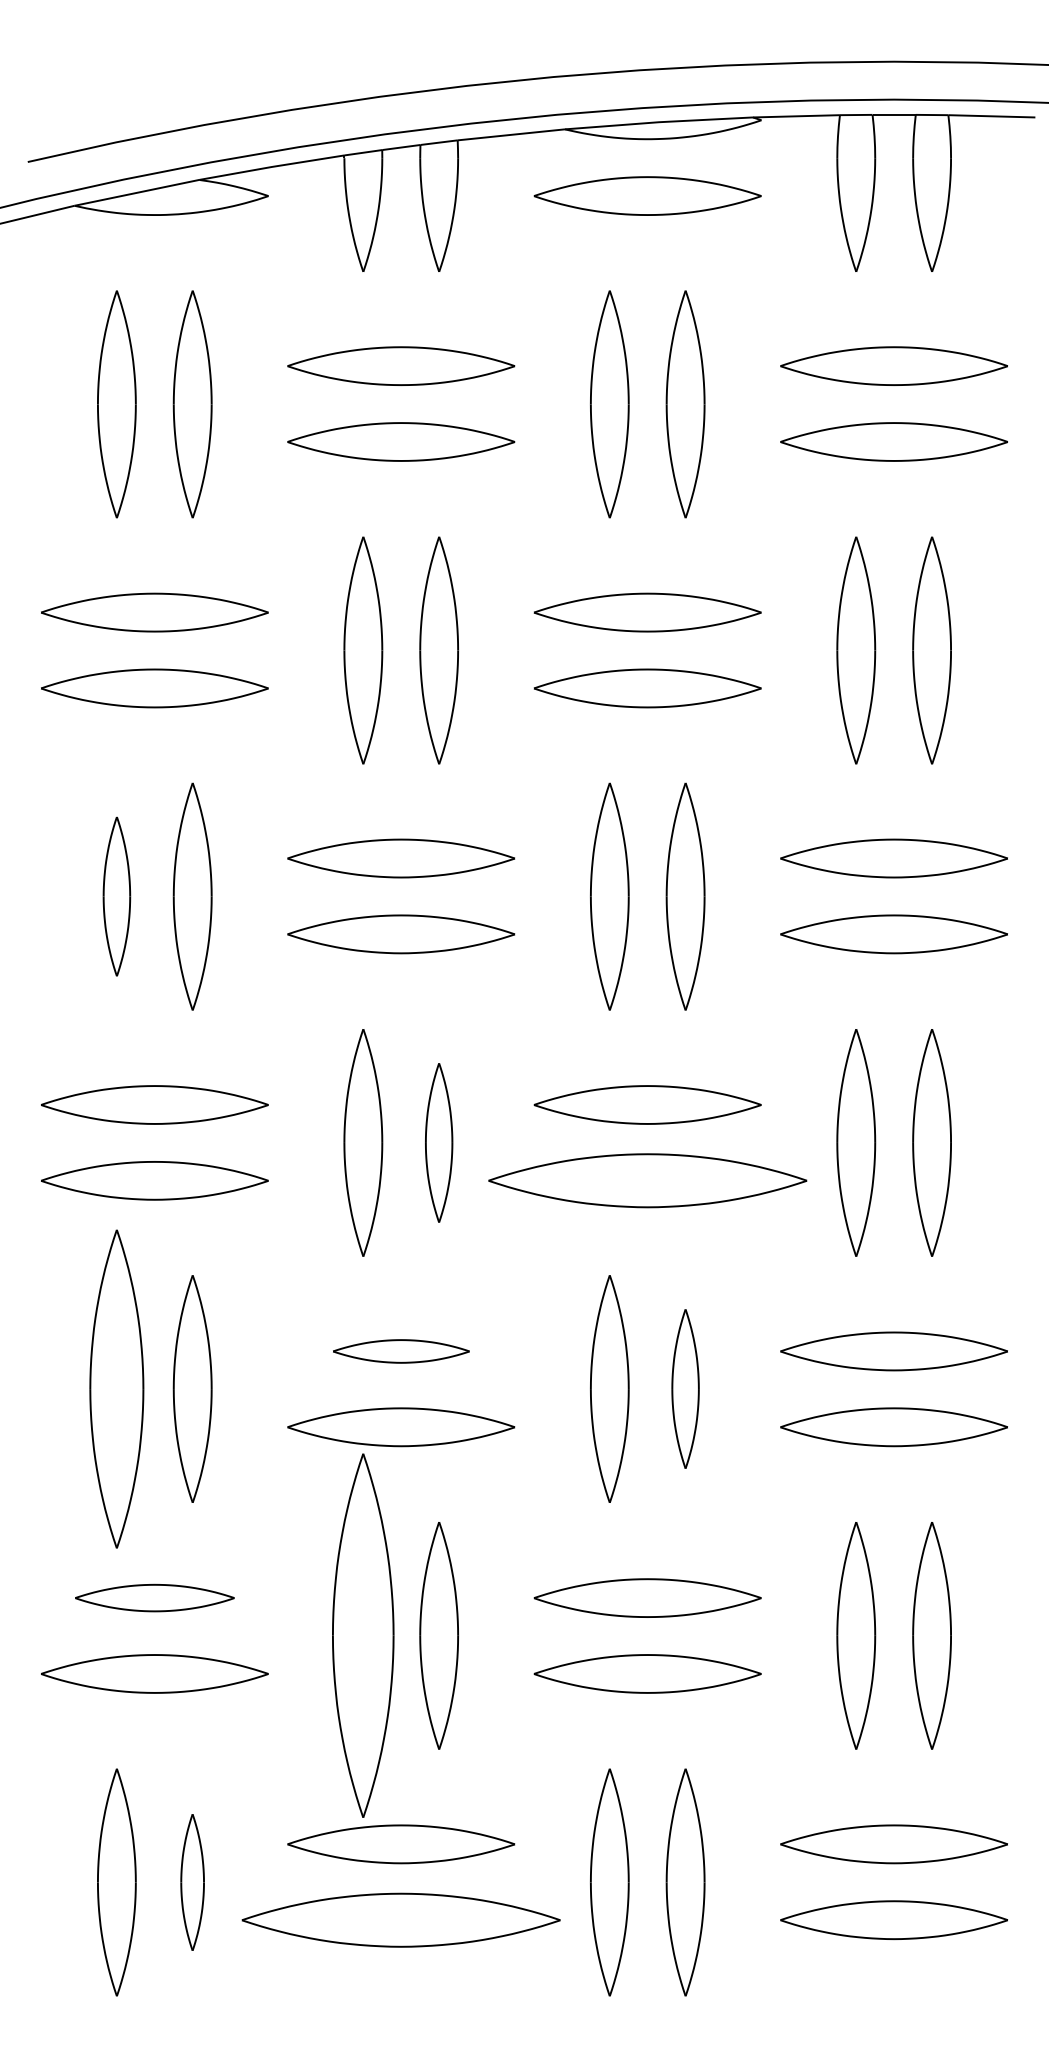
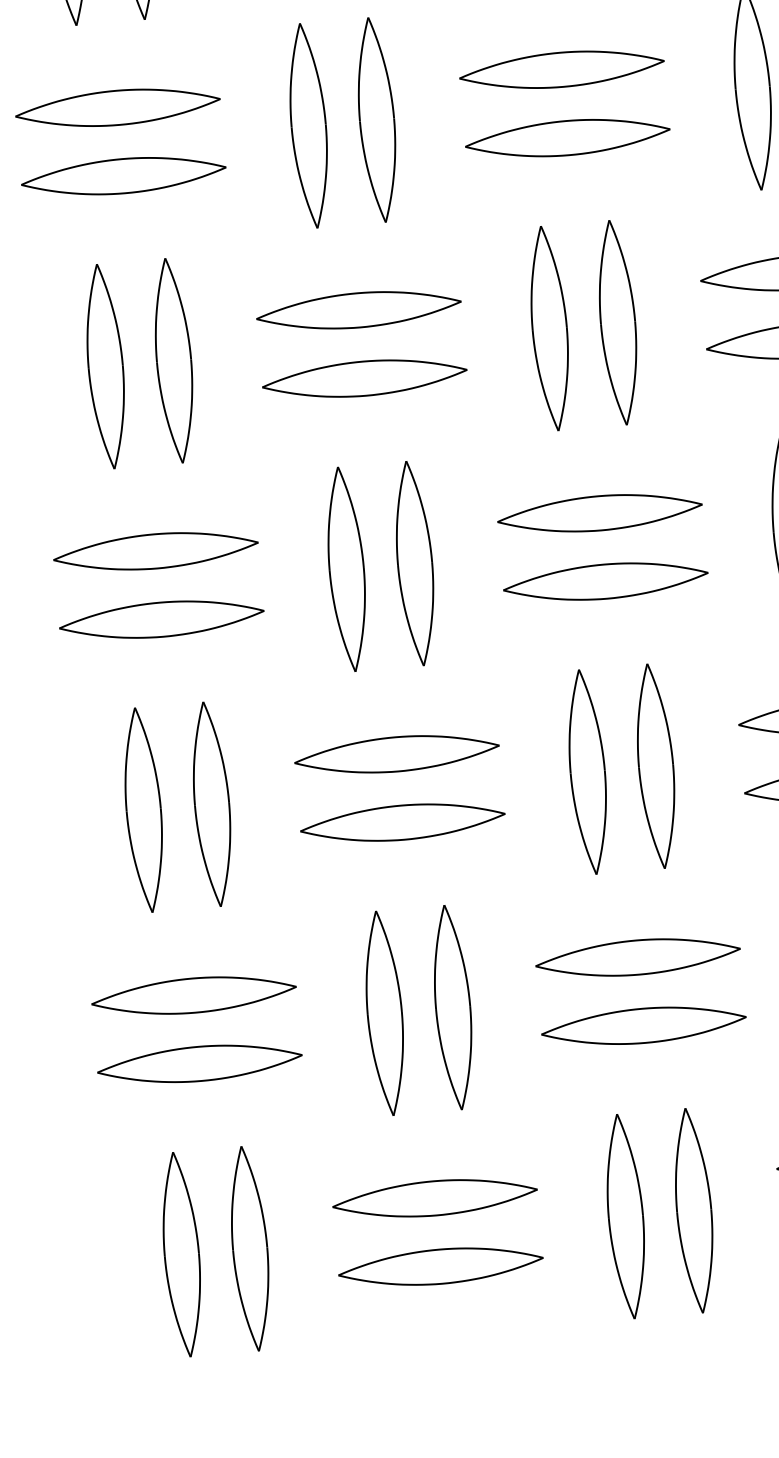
part: (116, 896) -> (105, 366), size x1.43
part: (438, 1142) -> (414, 563), size x1.43
part: (647, 1180) -> (605, 581), size x0.71
part: (401, 1351) -> (397, 754), size x1.67
part: (116, 1388) -> (143, 809), size x0.71
part: (685, 1388) -> (655, 765), size x1.43
part: (154, 1597) -> (193, 995), size x1.43
part: (363, 1635) -> (384, 1013), size x0.62
part: (192, 1882) -> (249, 1248), size x1.67
part: (401, 1919) -> (441, 1266), size x0.71

